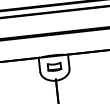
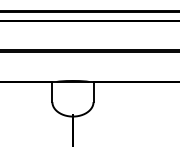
part: (54, 67) -> (72, 97), removed

